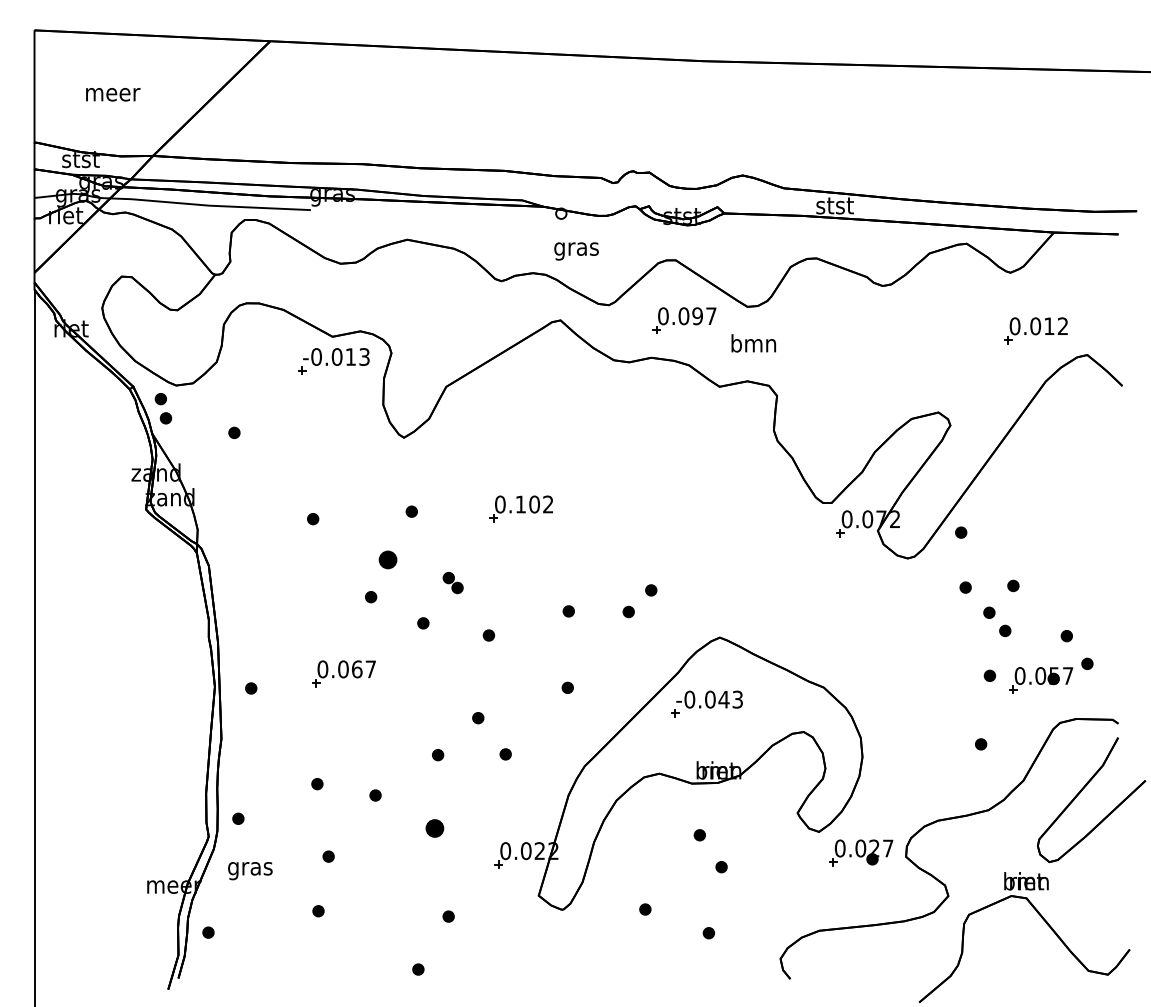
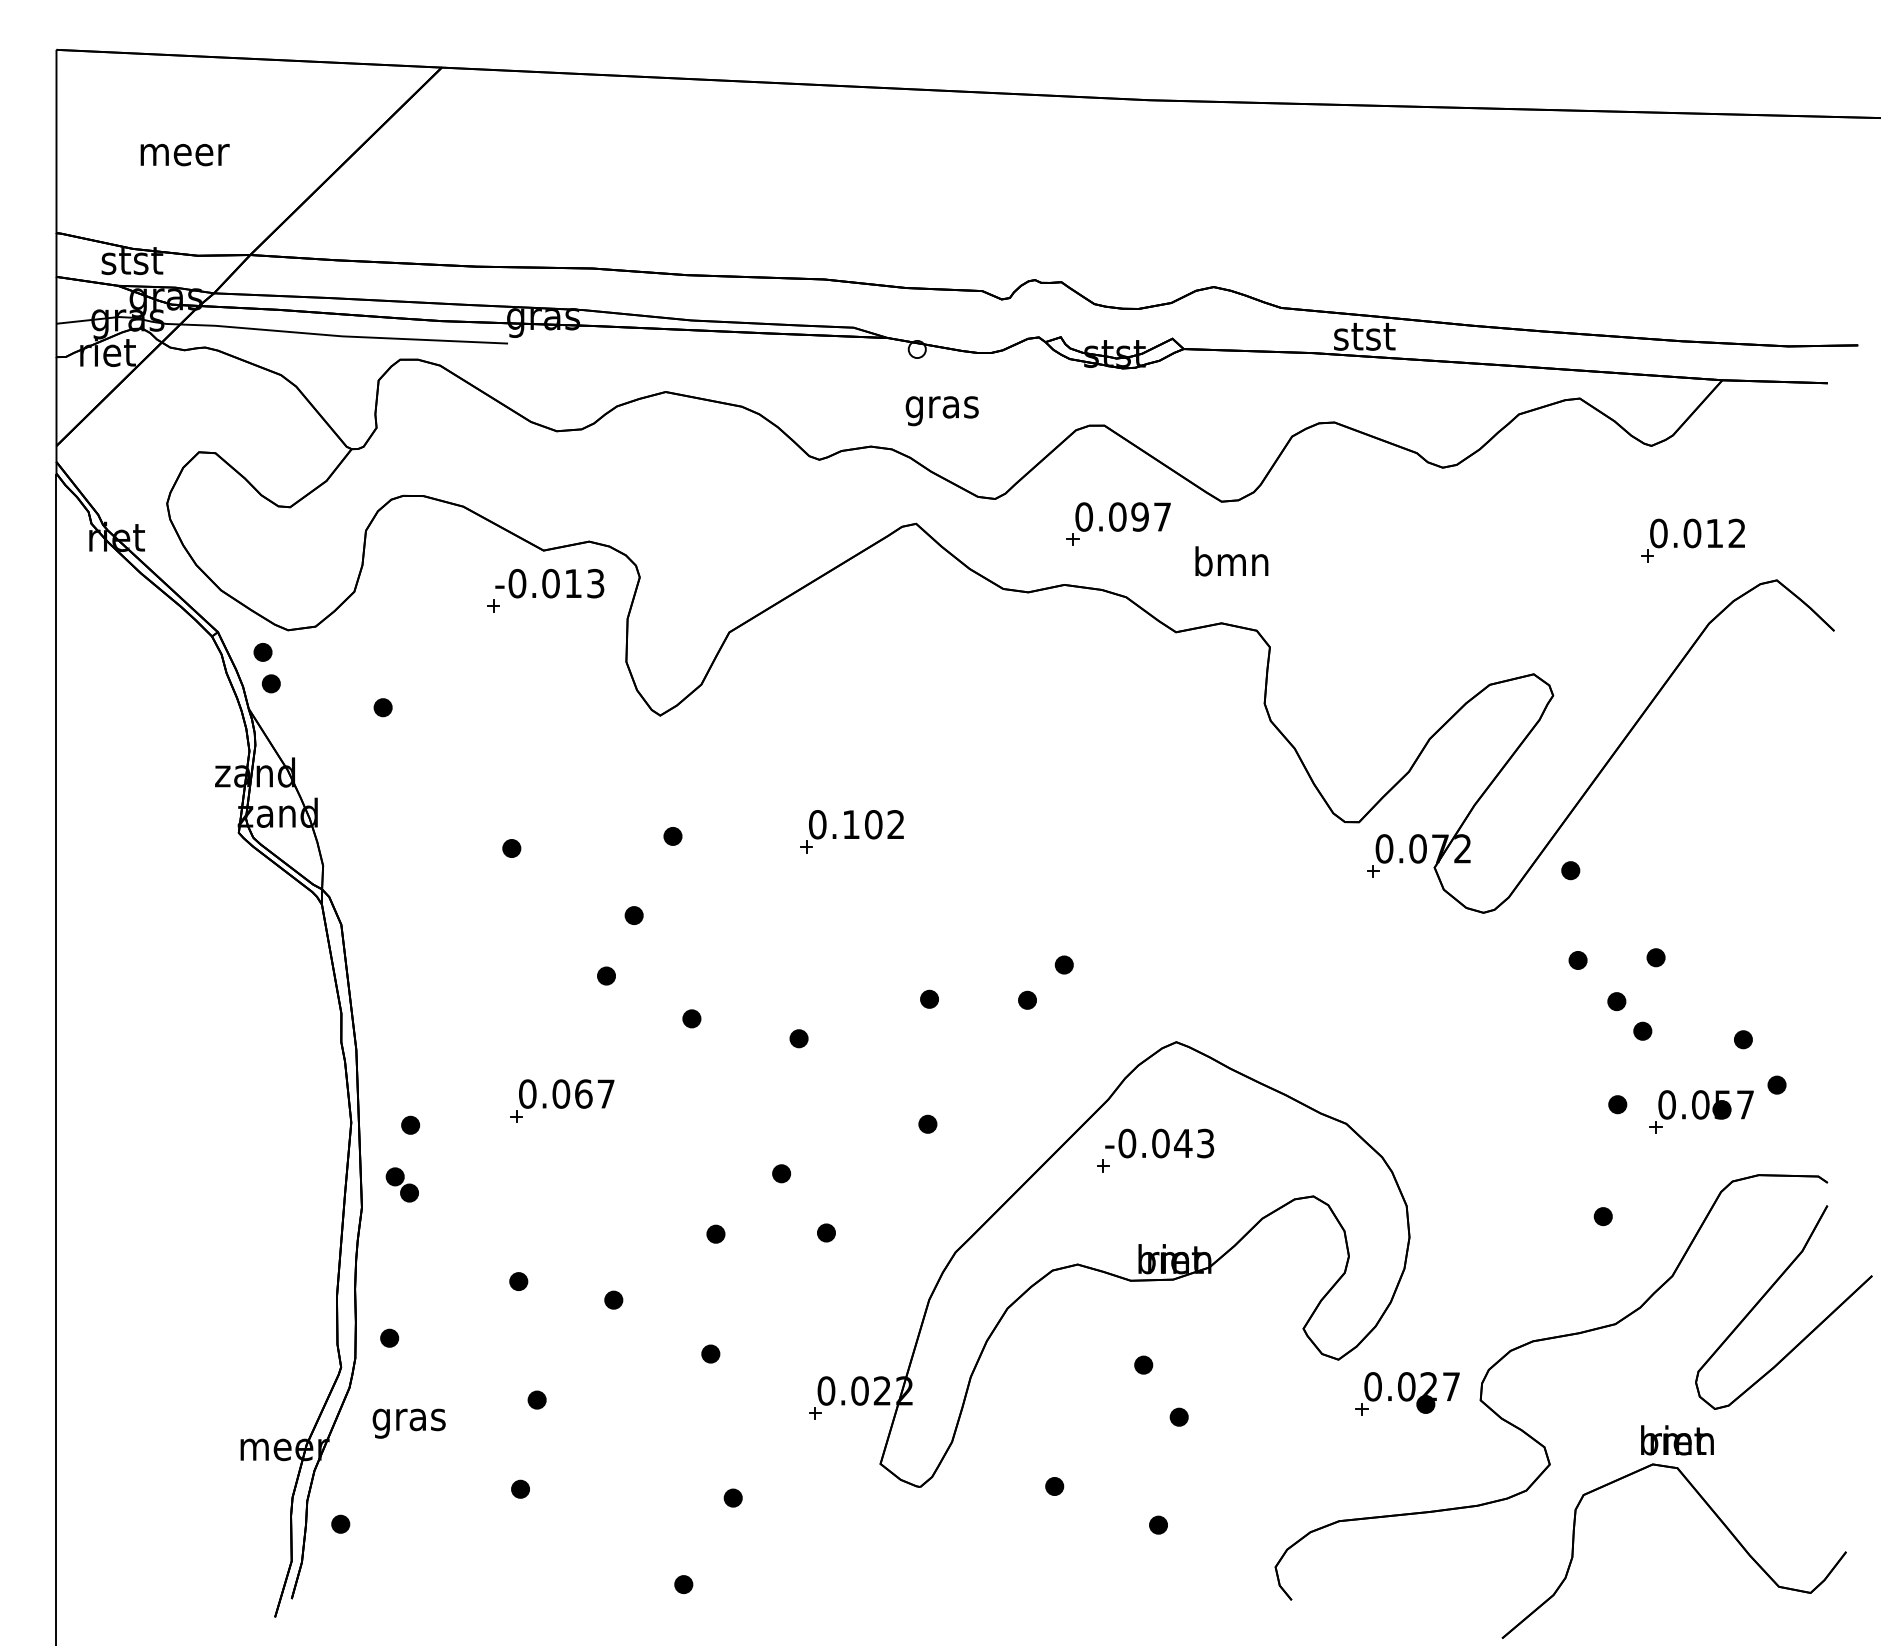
part: (387, 560) -> (633, 916), size x0.62
part: (452, 583) -> (401, 1185), moved
part: (434, 828) -> (710, 1354), size x0.62

